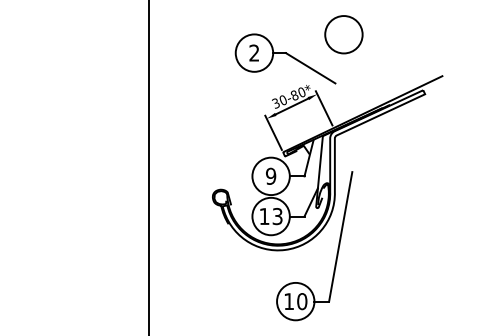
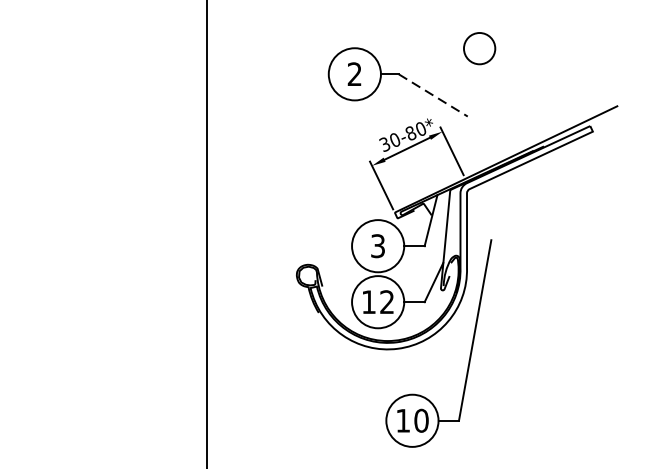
circle: (343, 34) -> (479, 48), size x0.6
line: (310, 68) -> (433, 95), solid -> dashed
text: (271, 175) -> (378, 244), 9 -> 3
text: (277, 216) -> (386, 302), 13 -> 12

